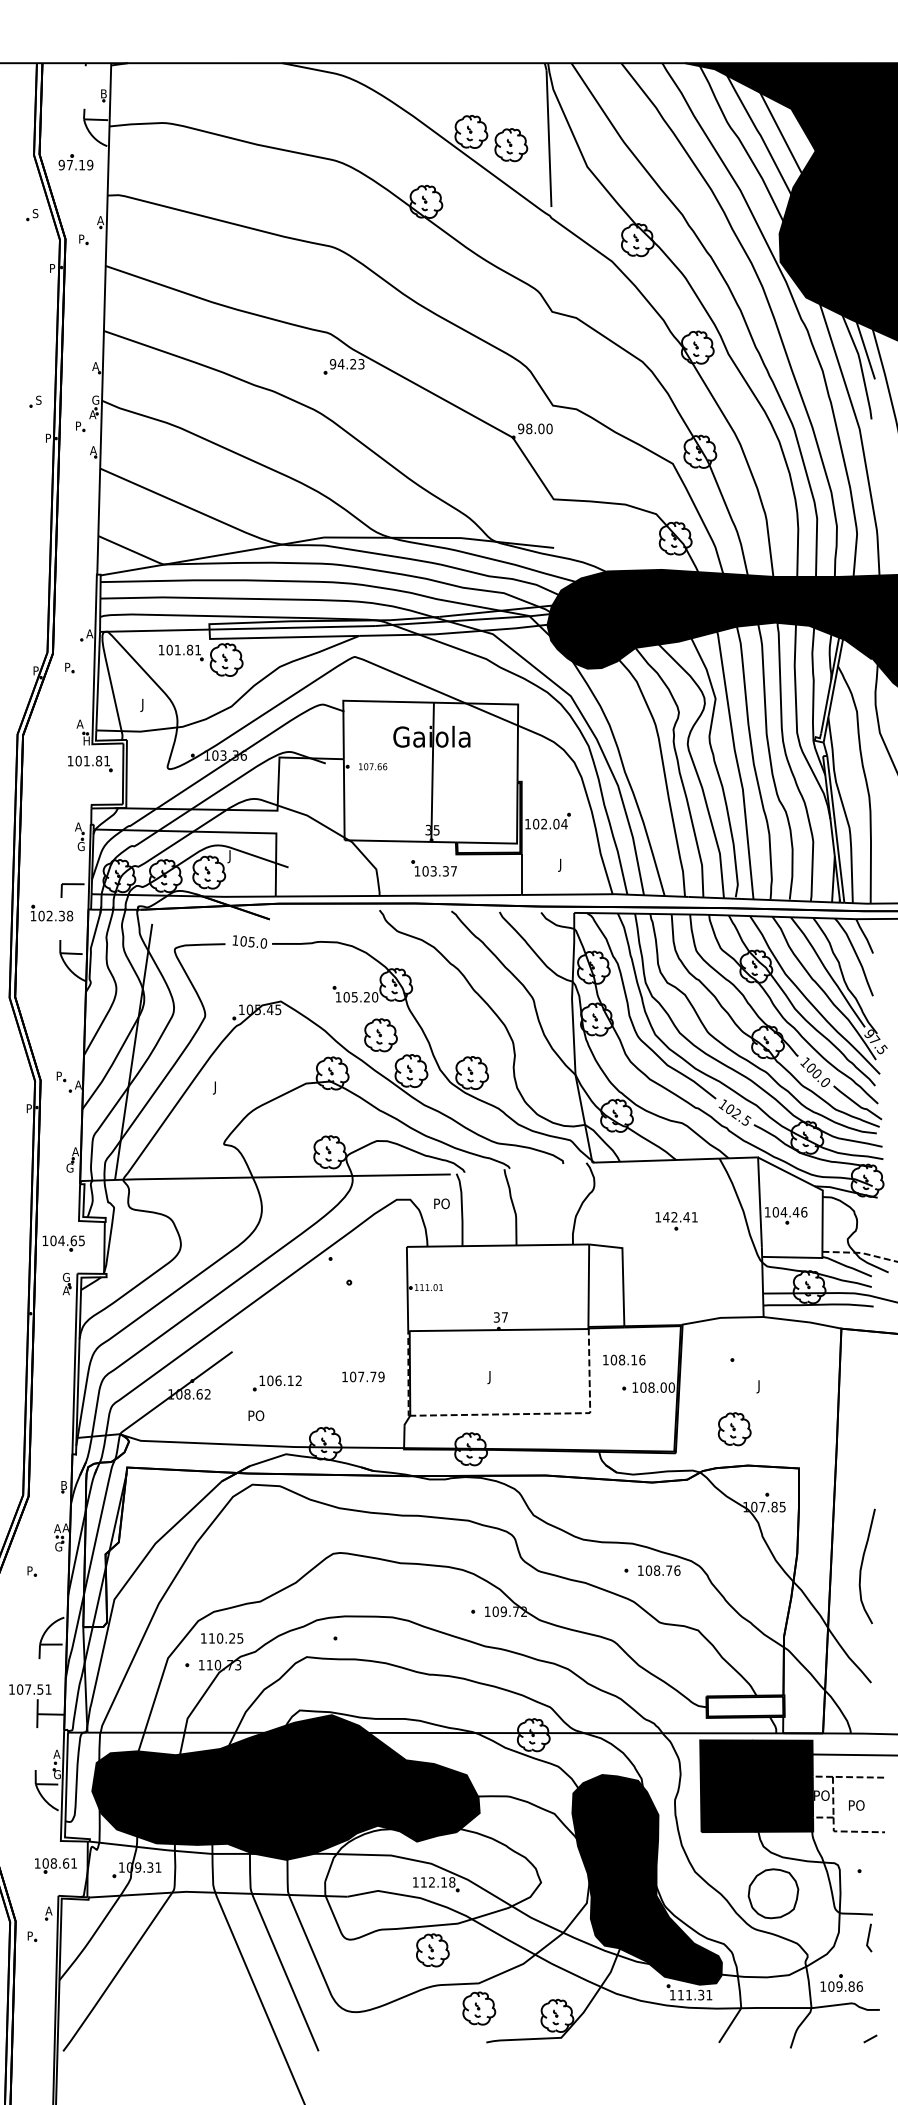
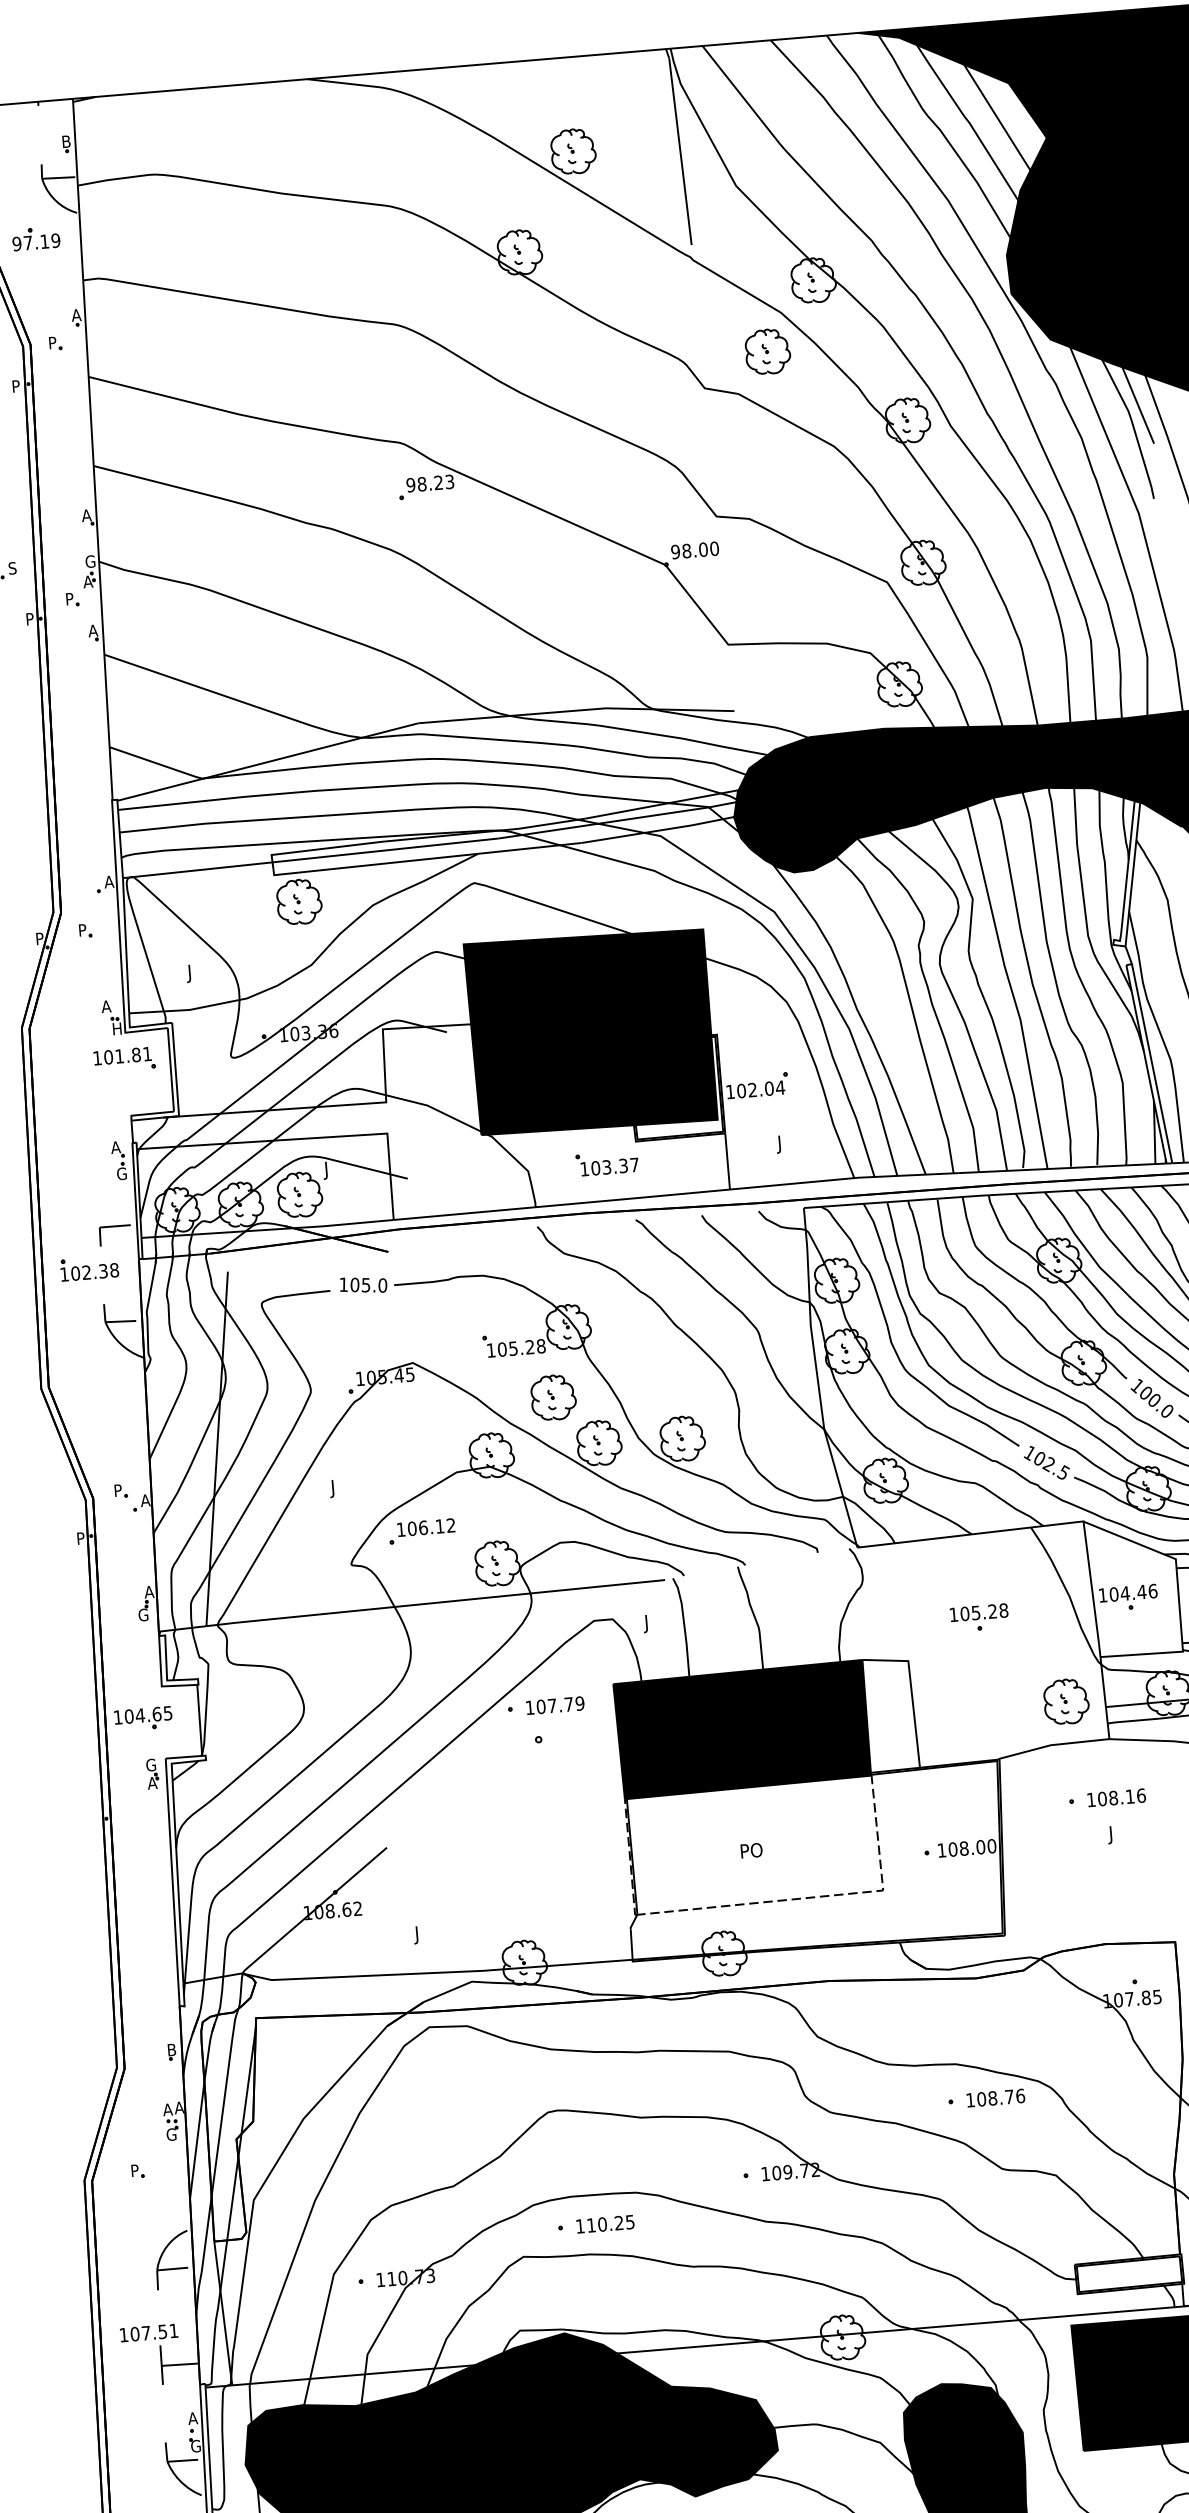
part: (511, 145) -> (768, 352), moved
text: (340, 364) -> (421, 484), 94.23 -> 98.23
part: (181, 652) -> (236, 896), removed
fill: (430, 771) -> (591, 1031), added
text: (375, 997) -> (541, 1346), 105.20 -> 105.28
text: (440, 1204) -> (654, 1622), PO -> J
text: (680, 1217) -> (984, 1612), 142.41 -> 105.28
fill: (497, 1287) -> (741, 1729), added
text: (624, 1359) -> (1116, 1797), moved
text: (363, 1376) -> (555, 1705), moved
text: (496, 1377) -> (750, 1852), J -> PO
part: (276, 1383) -> (420, 1531), moved
text: (255, 1416) -> (425, 1933), PO -> J
part: (734, 1429) -> (1066, 1702), moved
text: (222, 1638) -> (605, 2224), moved

